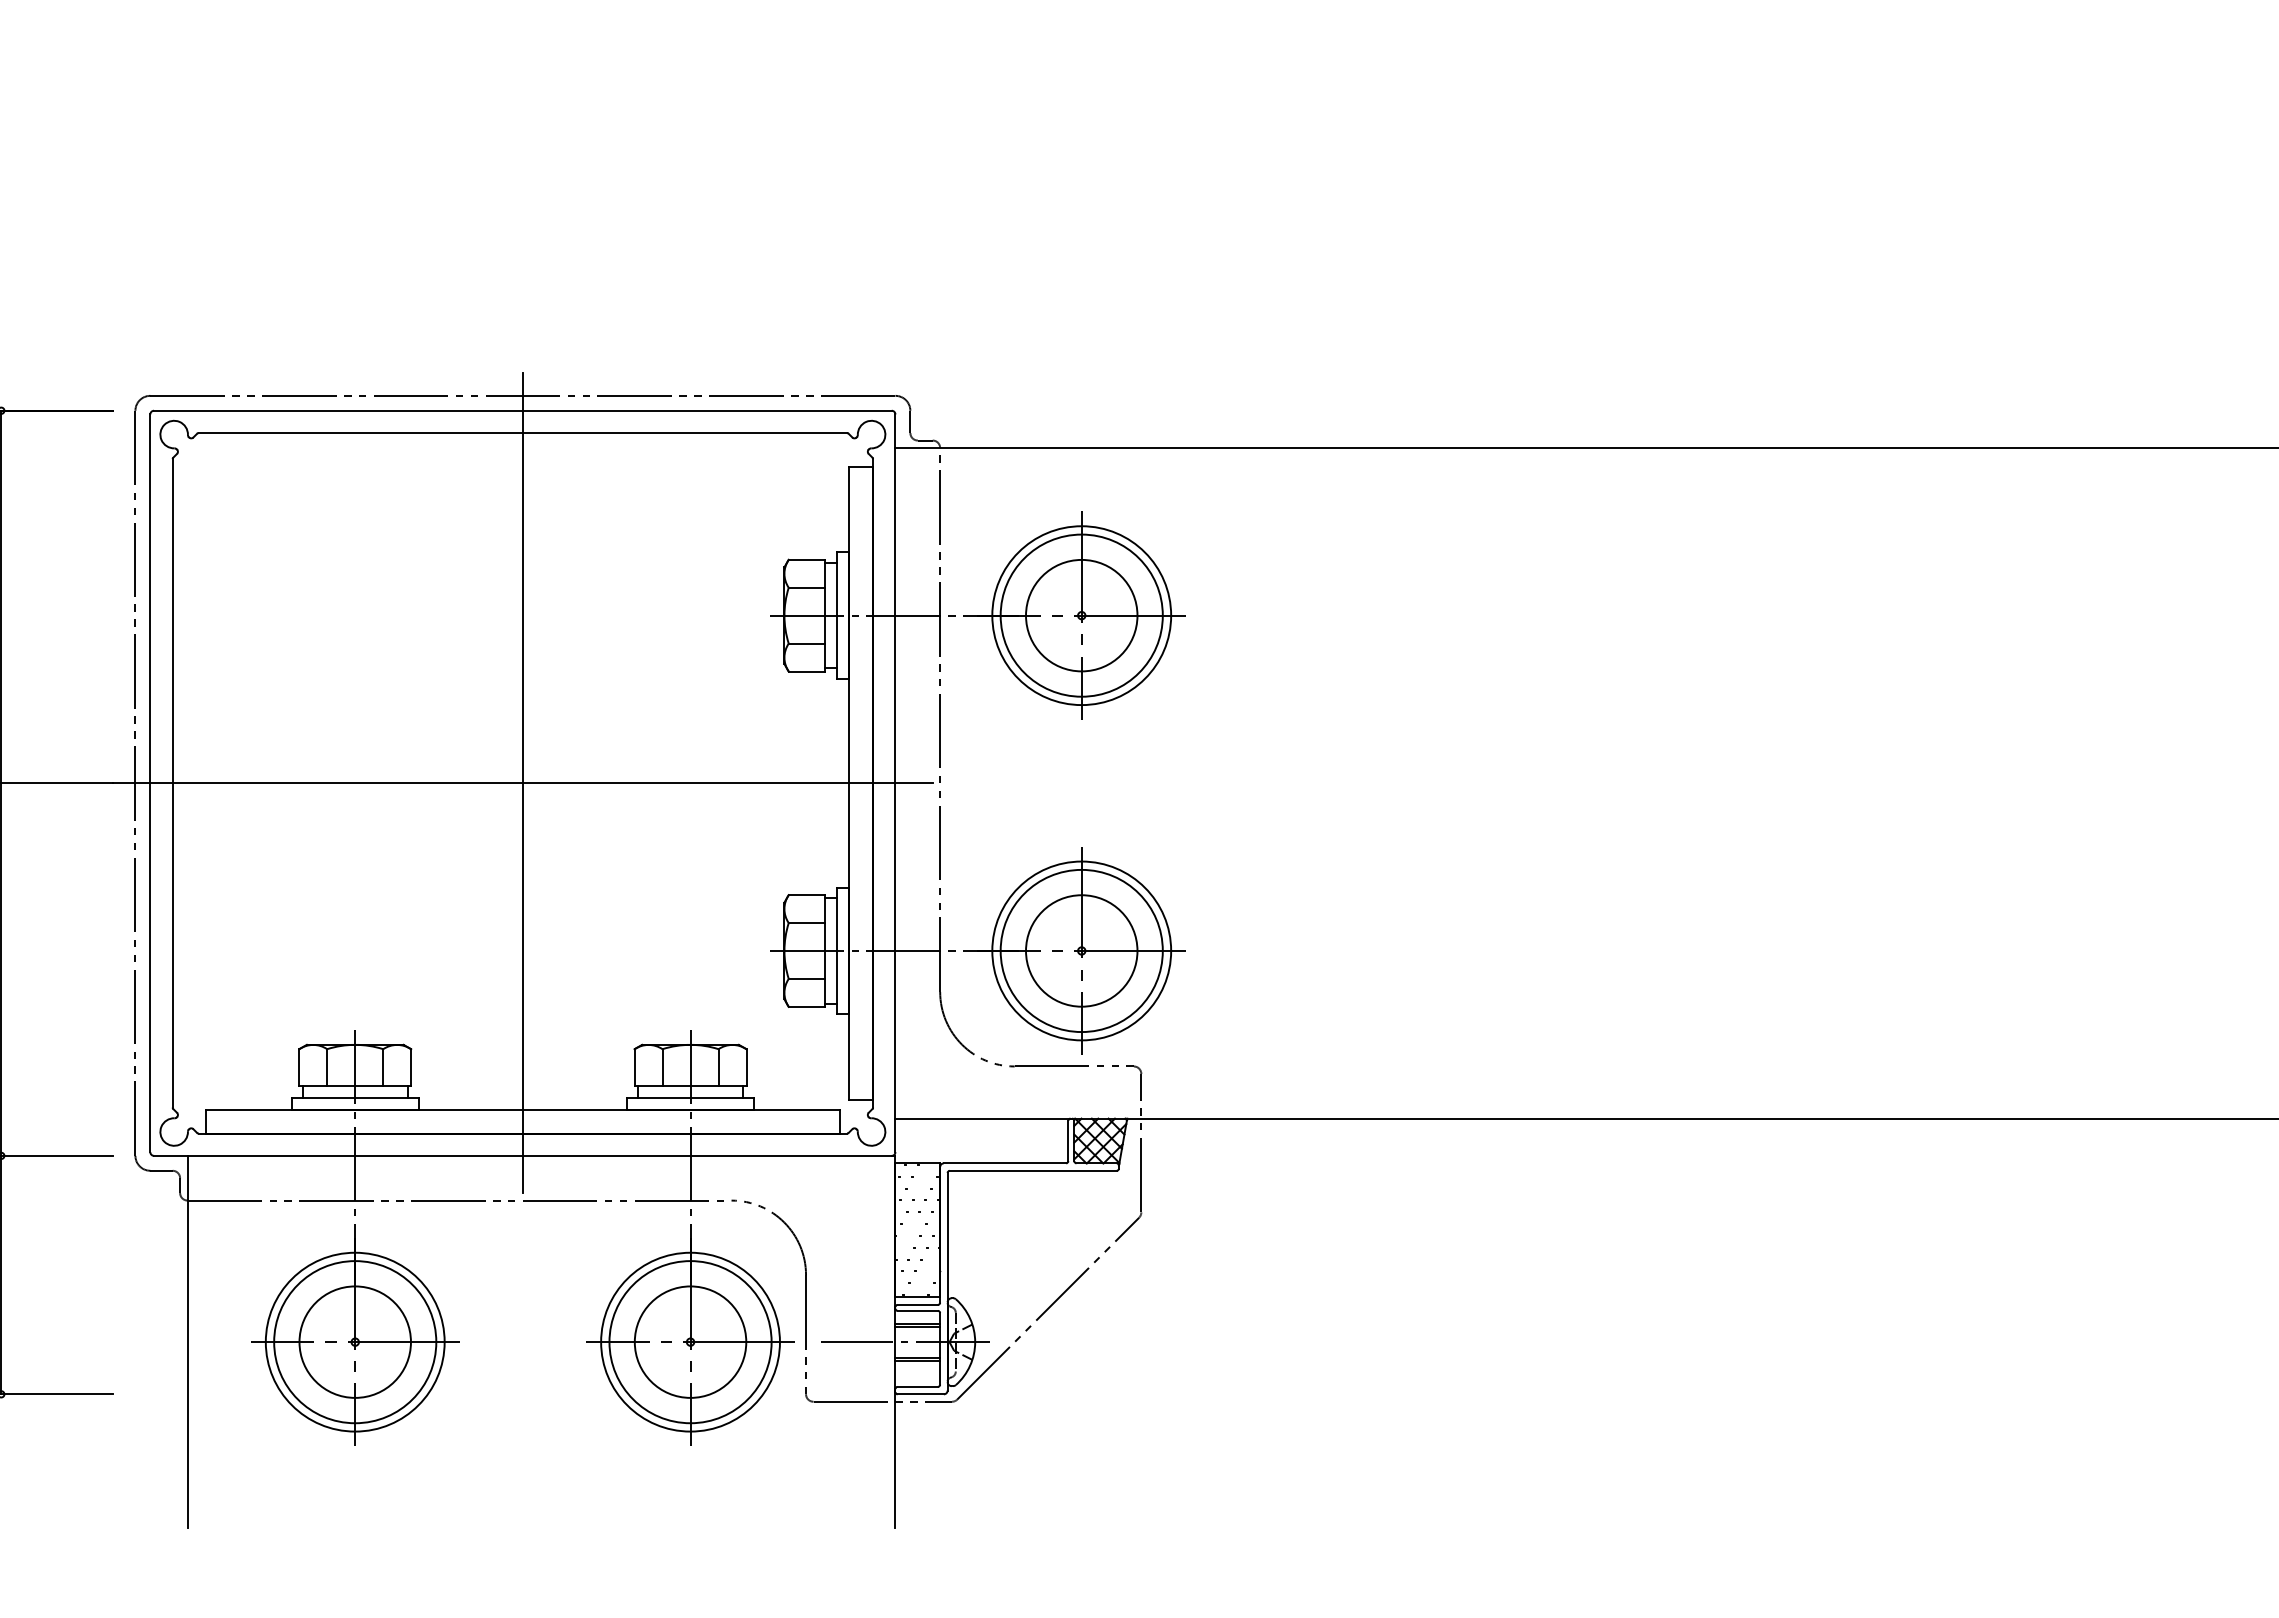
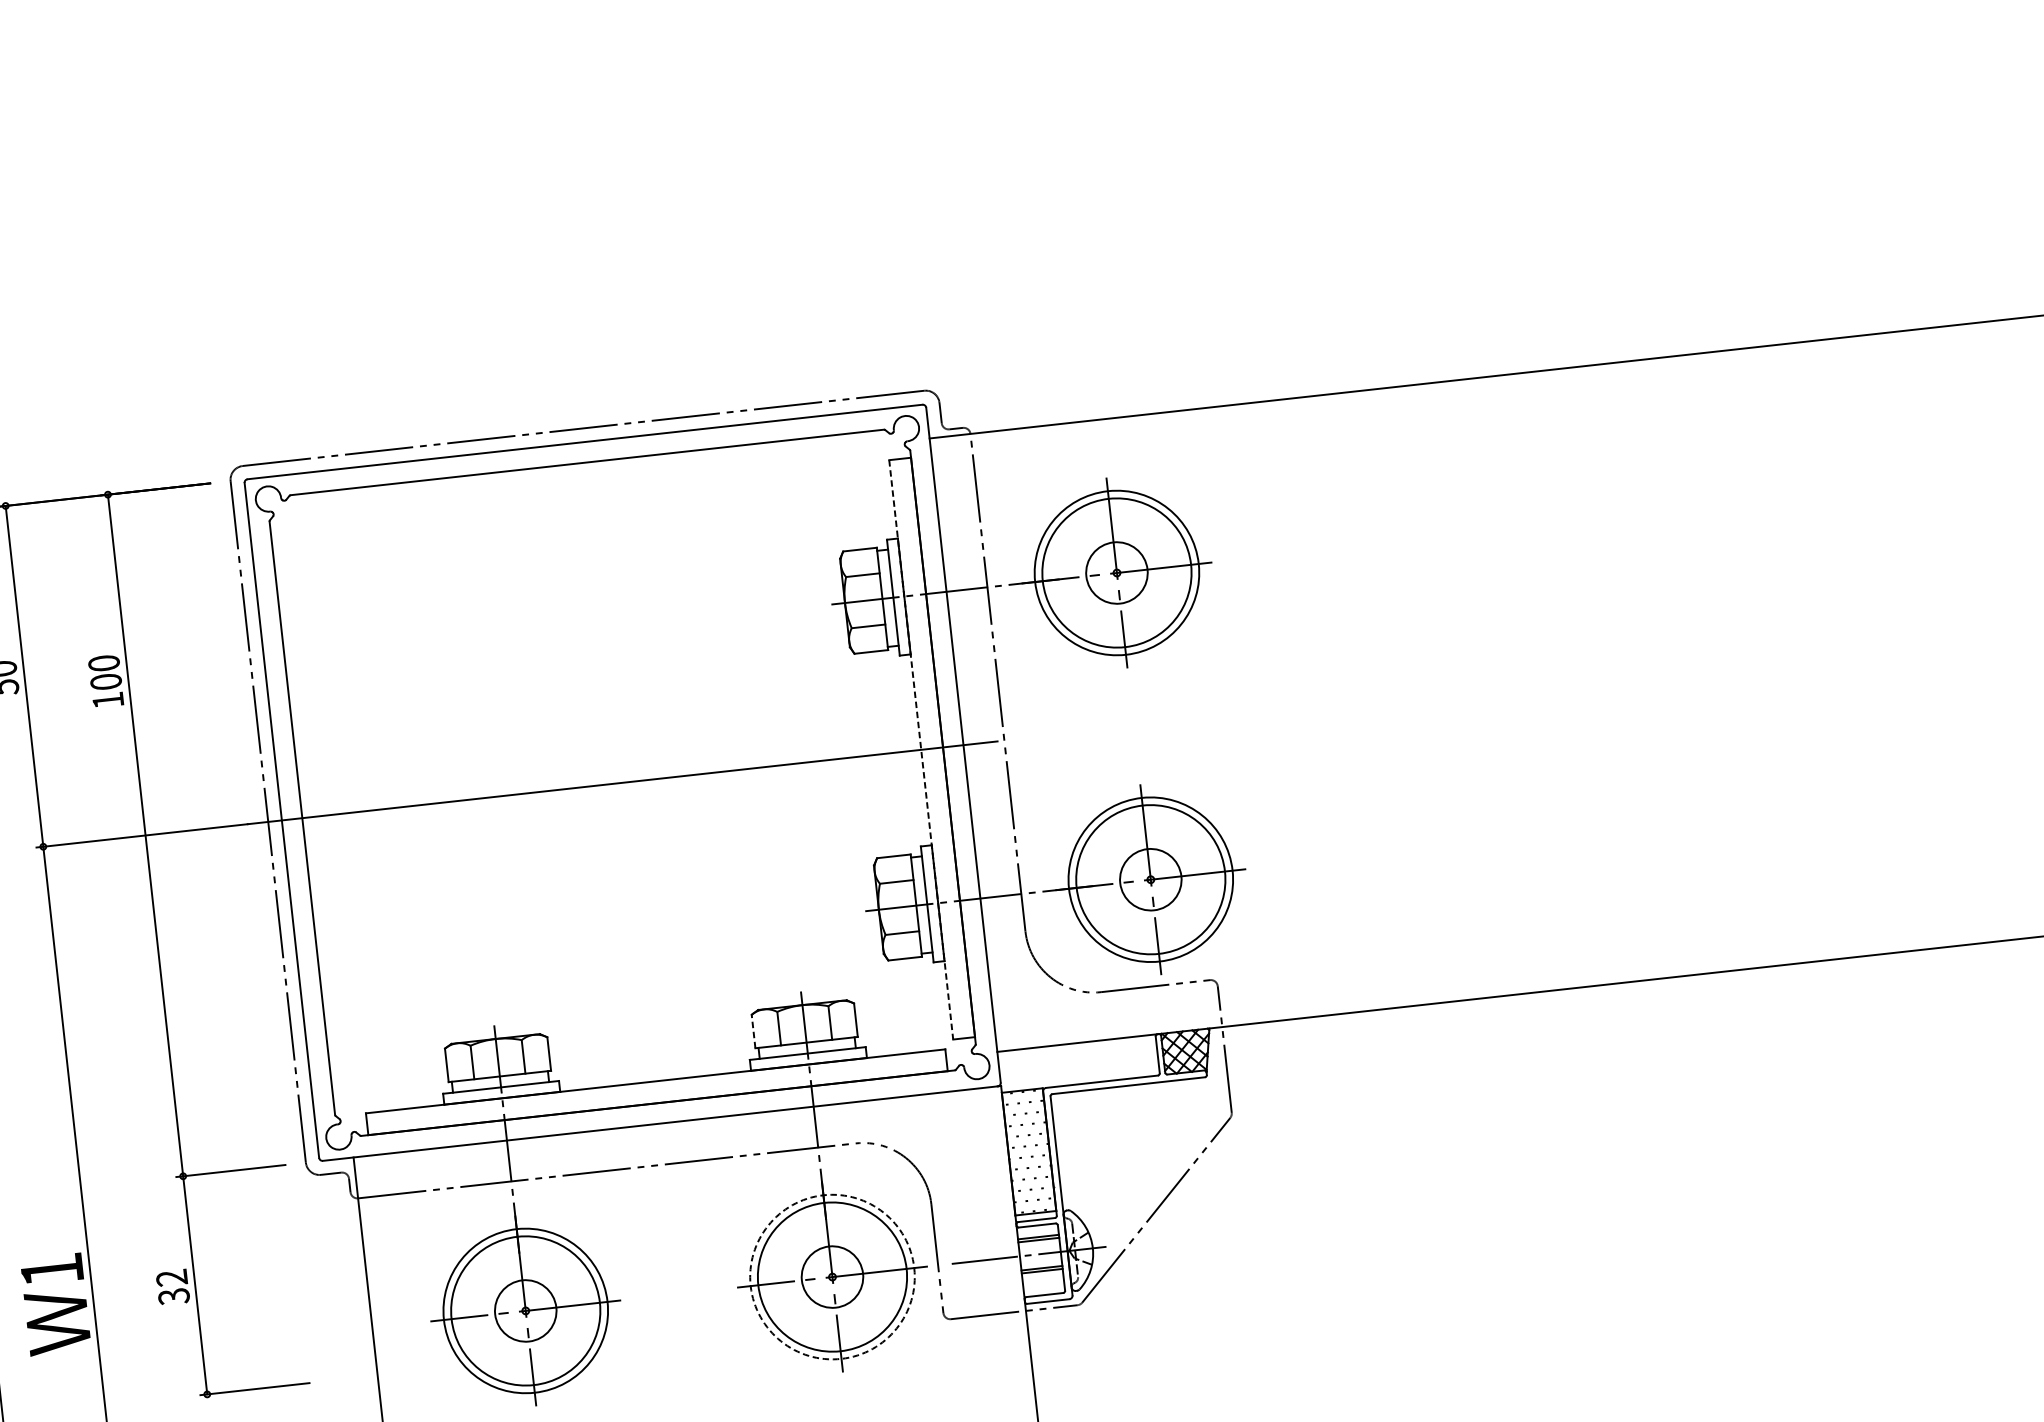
circle: (1081, 615) -> (1116, 572), size x0.6
line: (522, 783) -> (622, 783), removed
line: (849, 783) -> (921, 749), solid -> dashed
circle: (1081, 950) -> (1150, 879), size x0.6
line: (634, 1067) -> (753, 1031), solid -> dashed
circle: (354, 1341) -> (525, 1310), size x0.6
circle: (690, 1341) -> (832, 1276), size x0.6
circle: (690, 1341) -> (832, 1276), solid -> dashed

